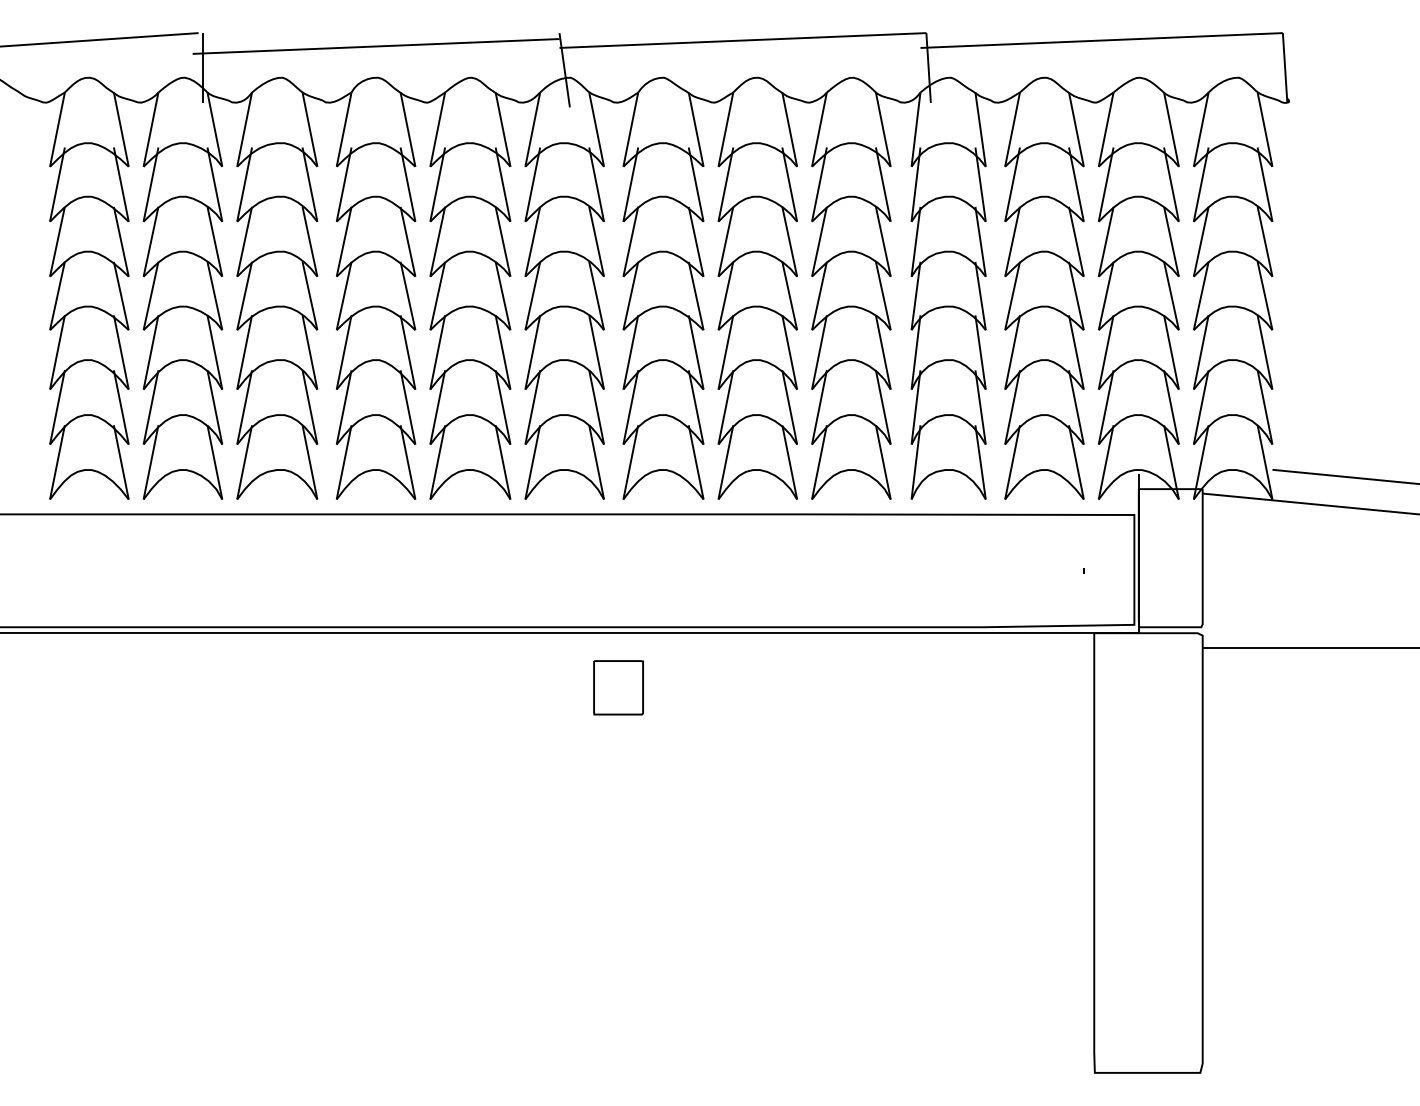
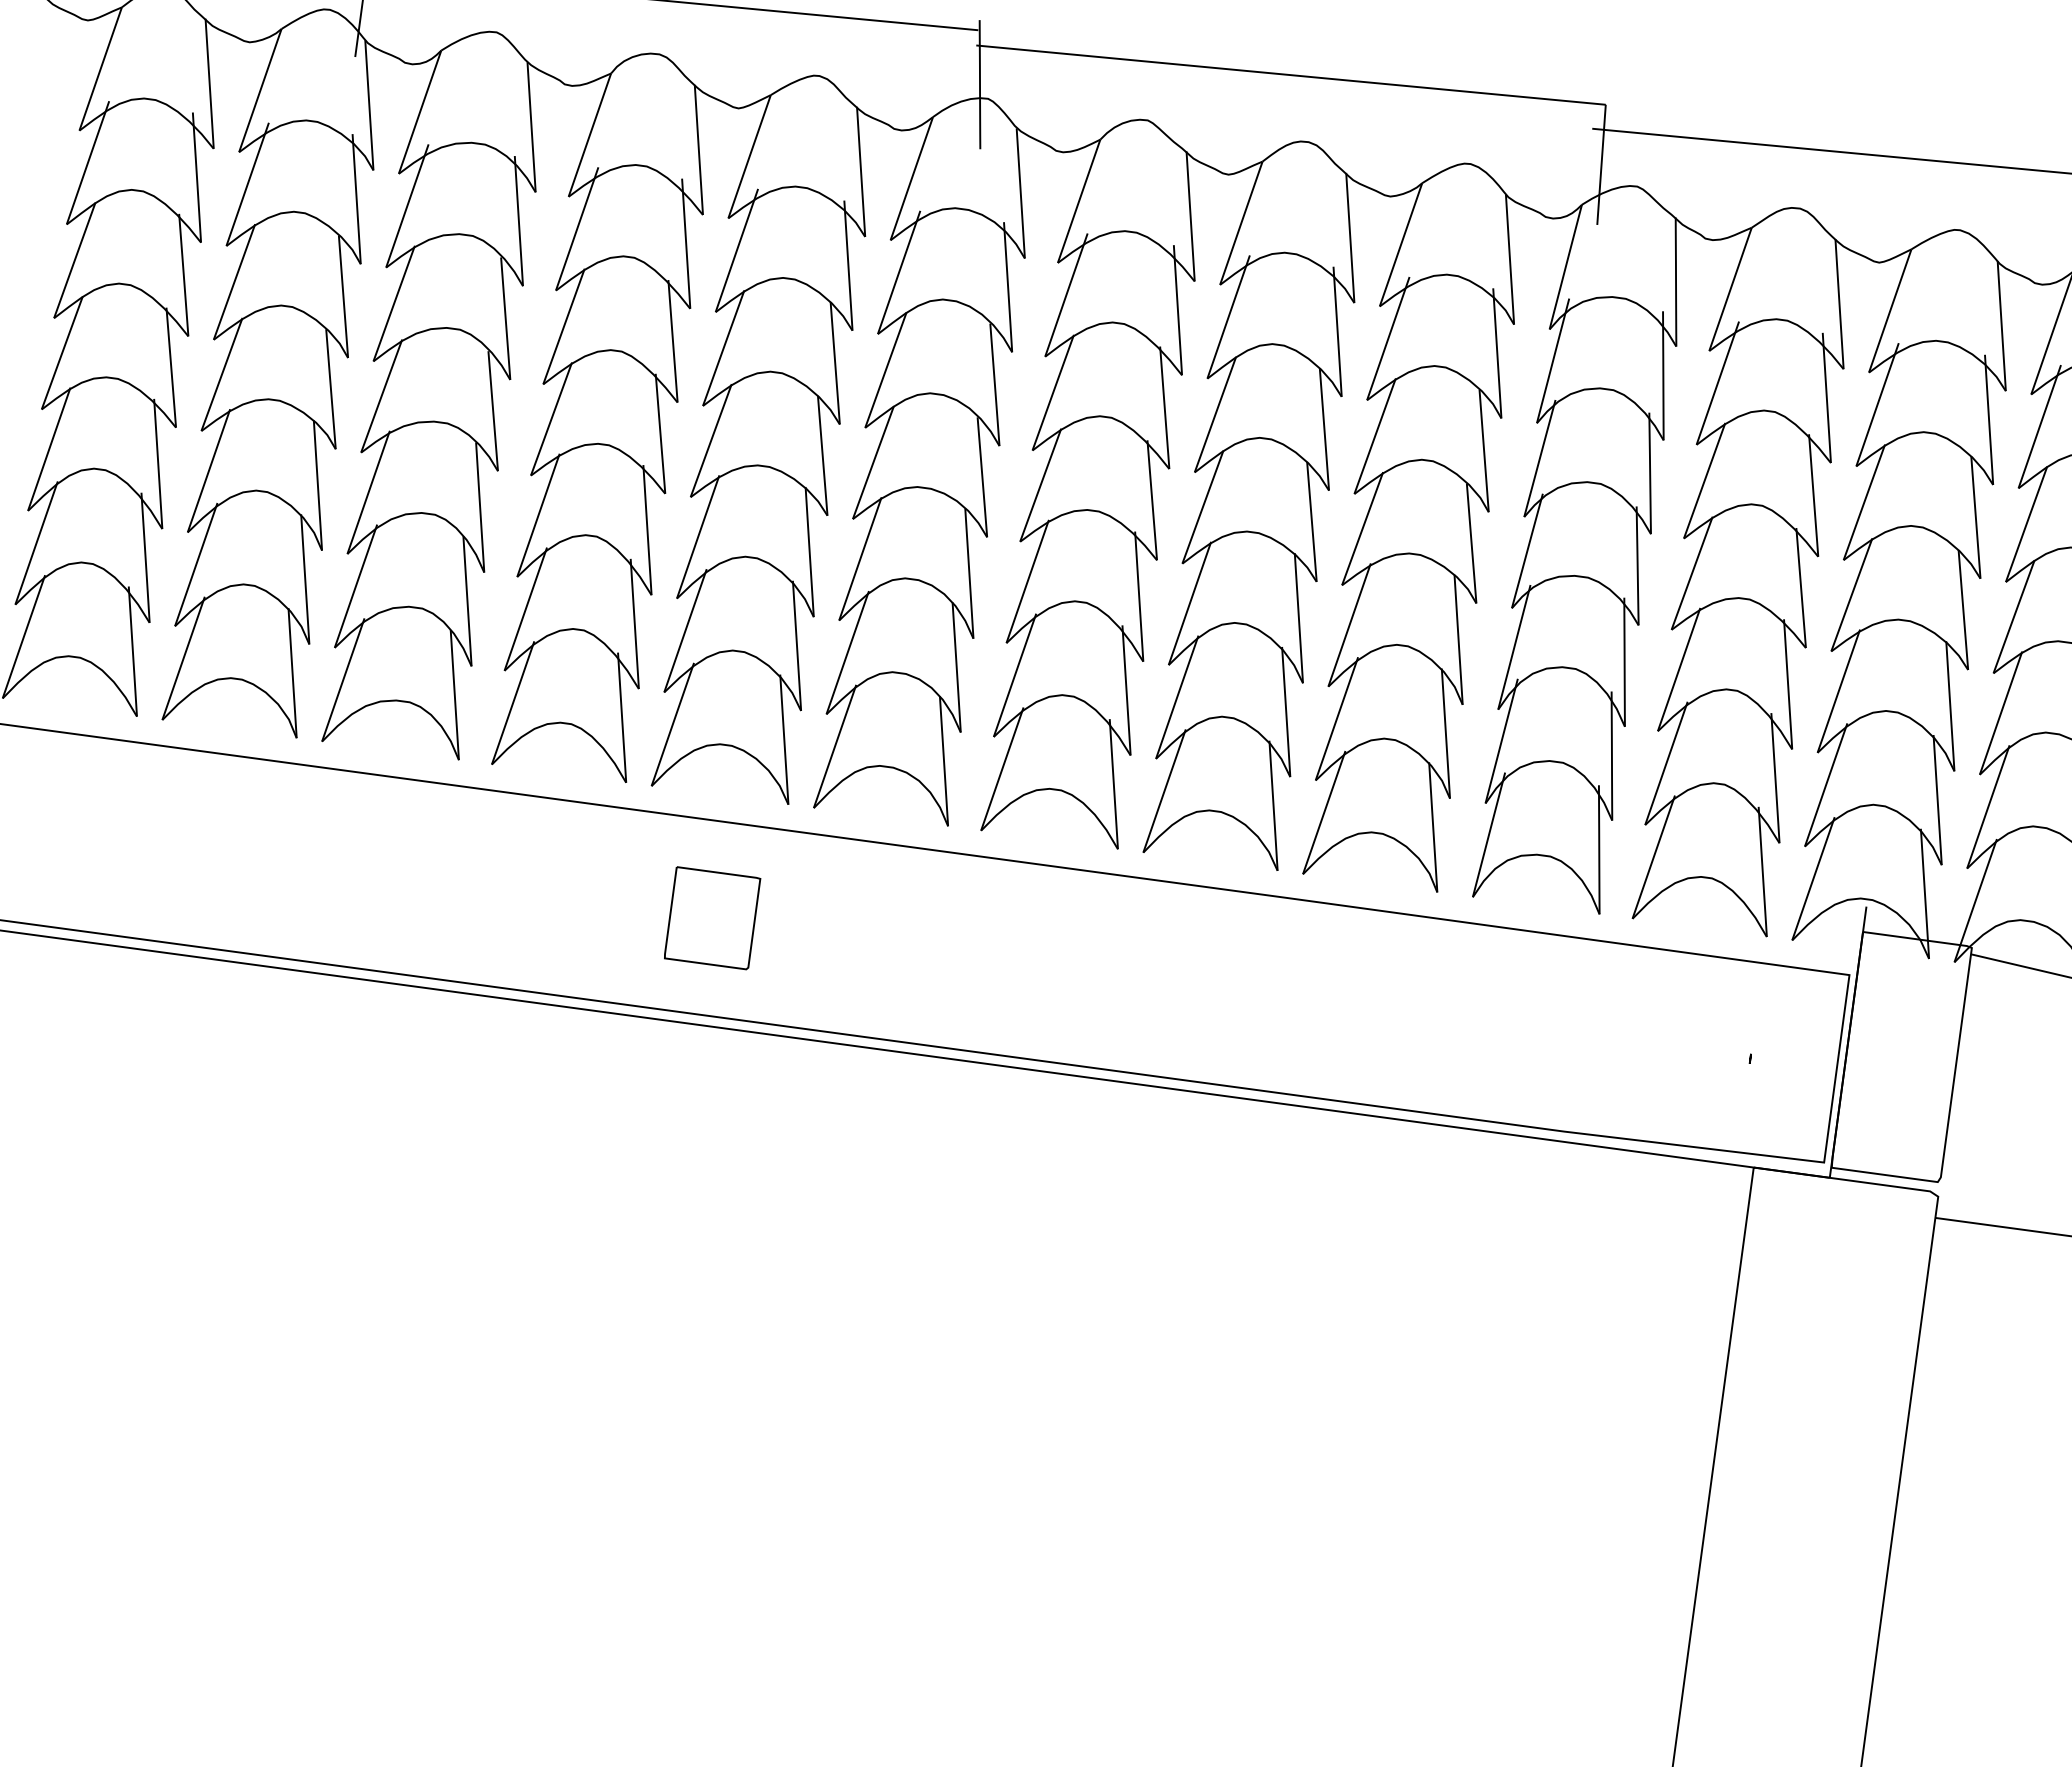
part: (618, 687) -> (712, 917), moved

